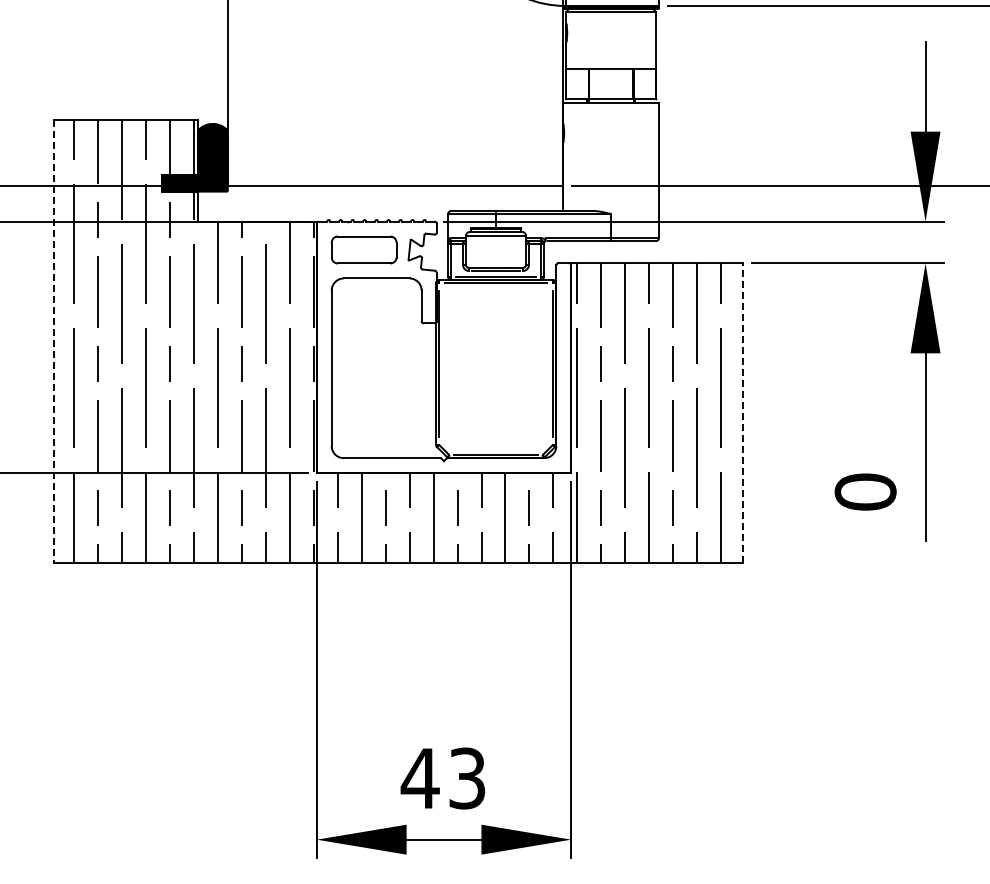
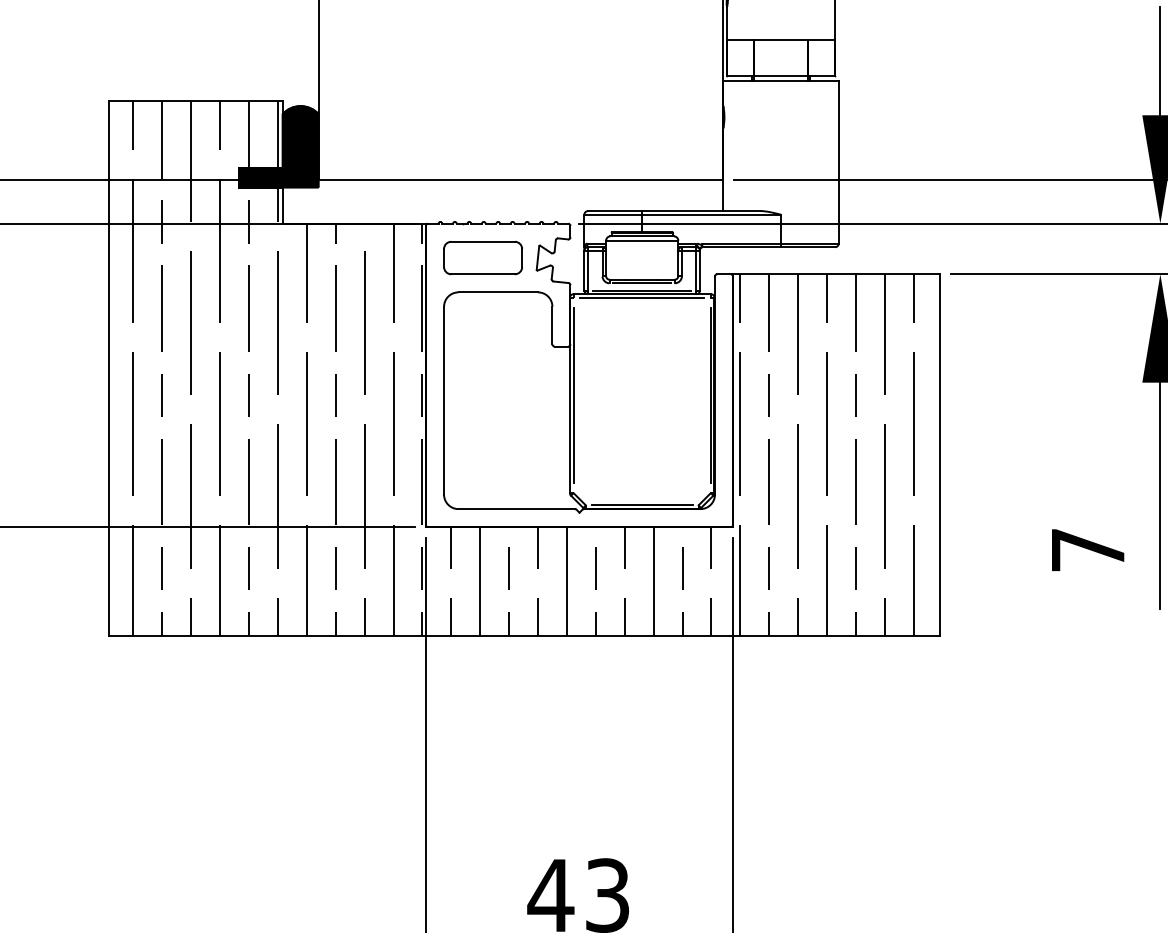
line: (54, 341) -> (109, 368), dashed -> solid
line: (742, 413) -> (939, 455), dashed -> solid
text: (865, 491) -> (1087, 549), 0 -> 7

